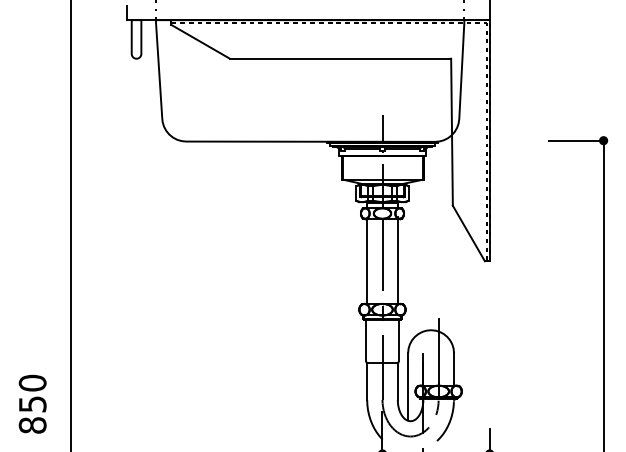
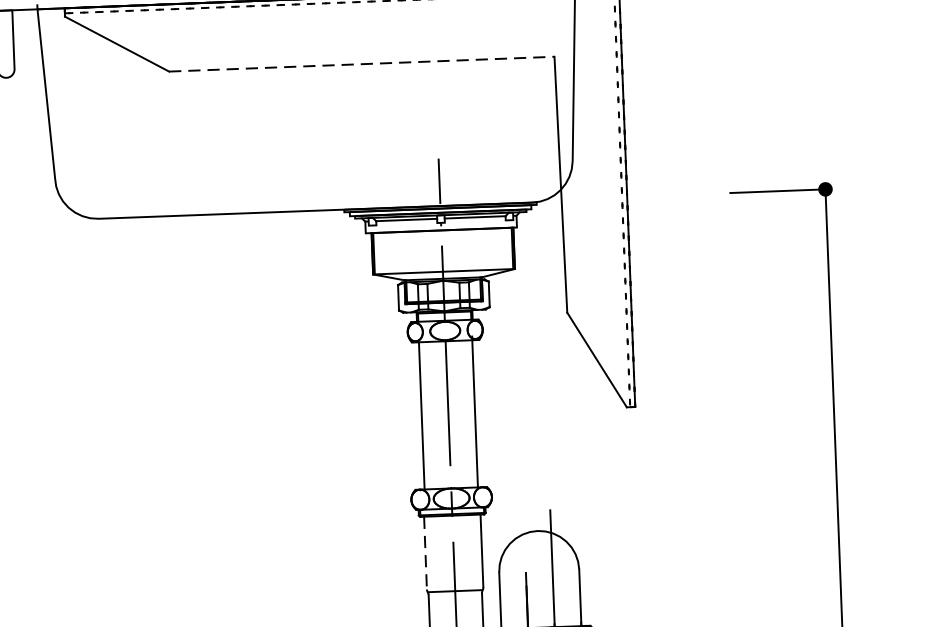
line: (340, 58) -> (361, 63), solid -> dashed
line: (366, 340) -> (425, 553), solid -> dashed

